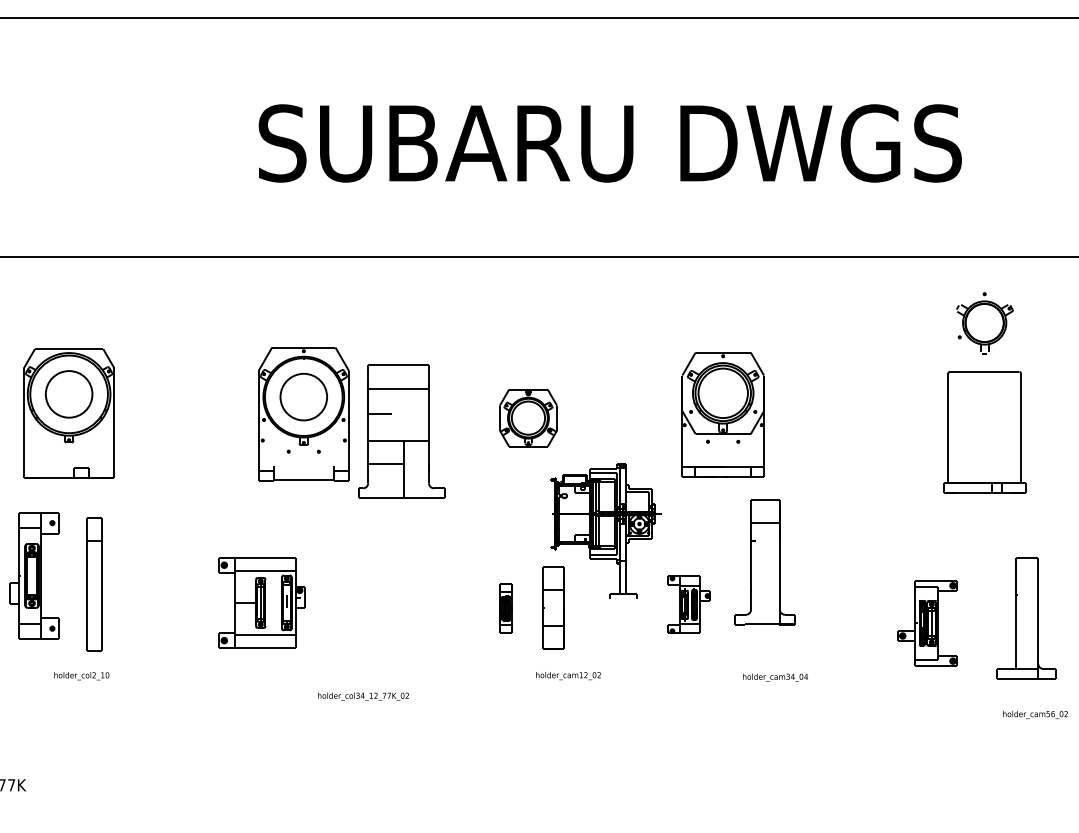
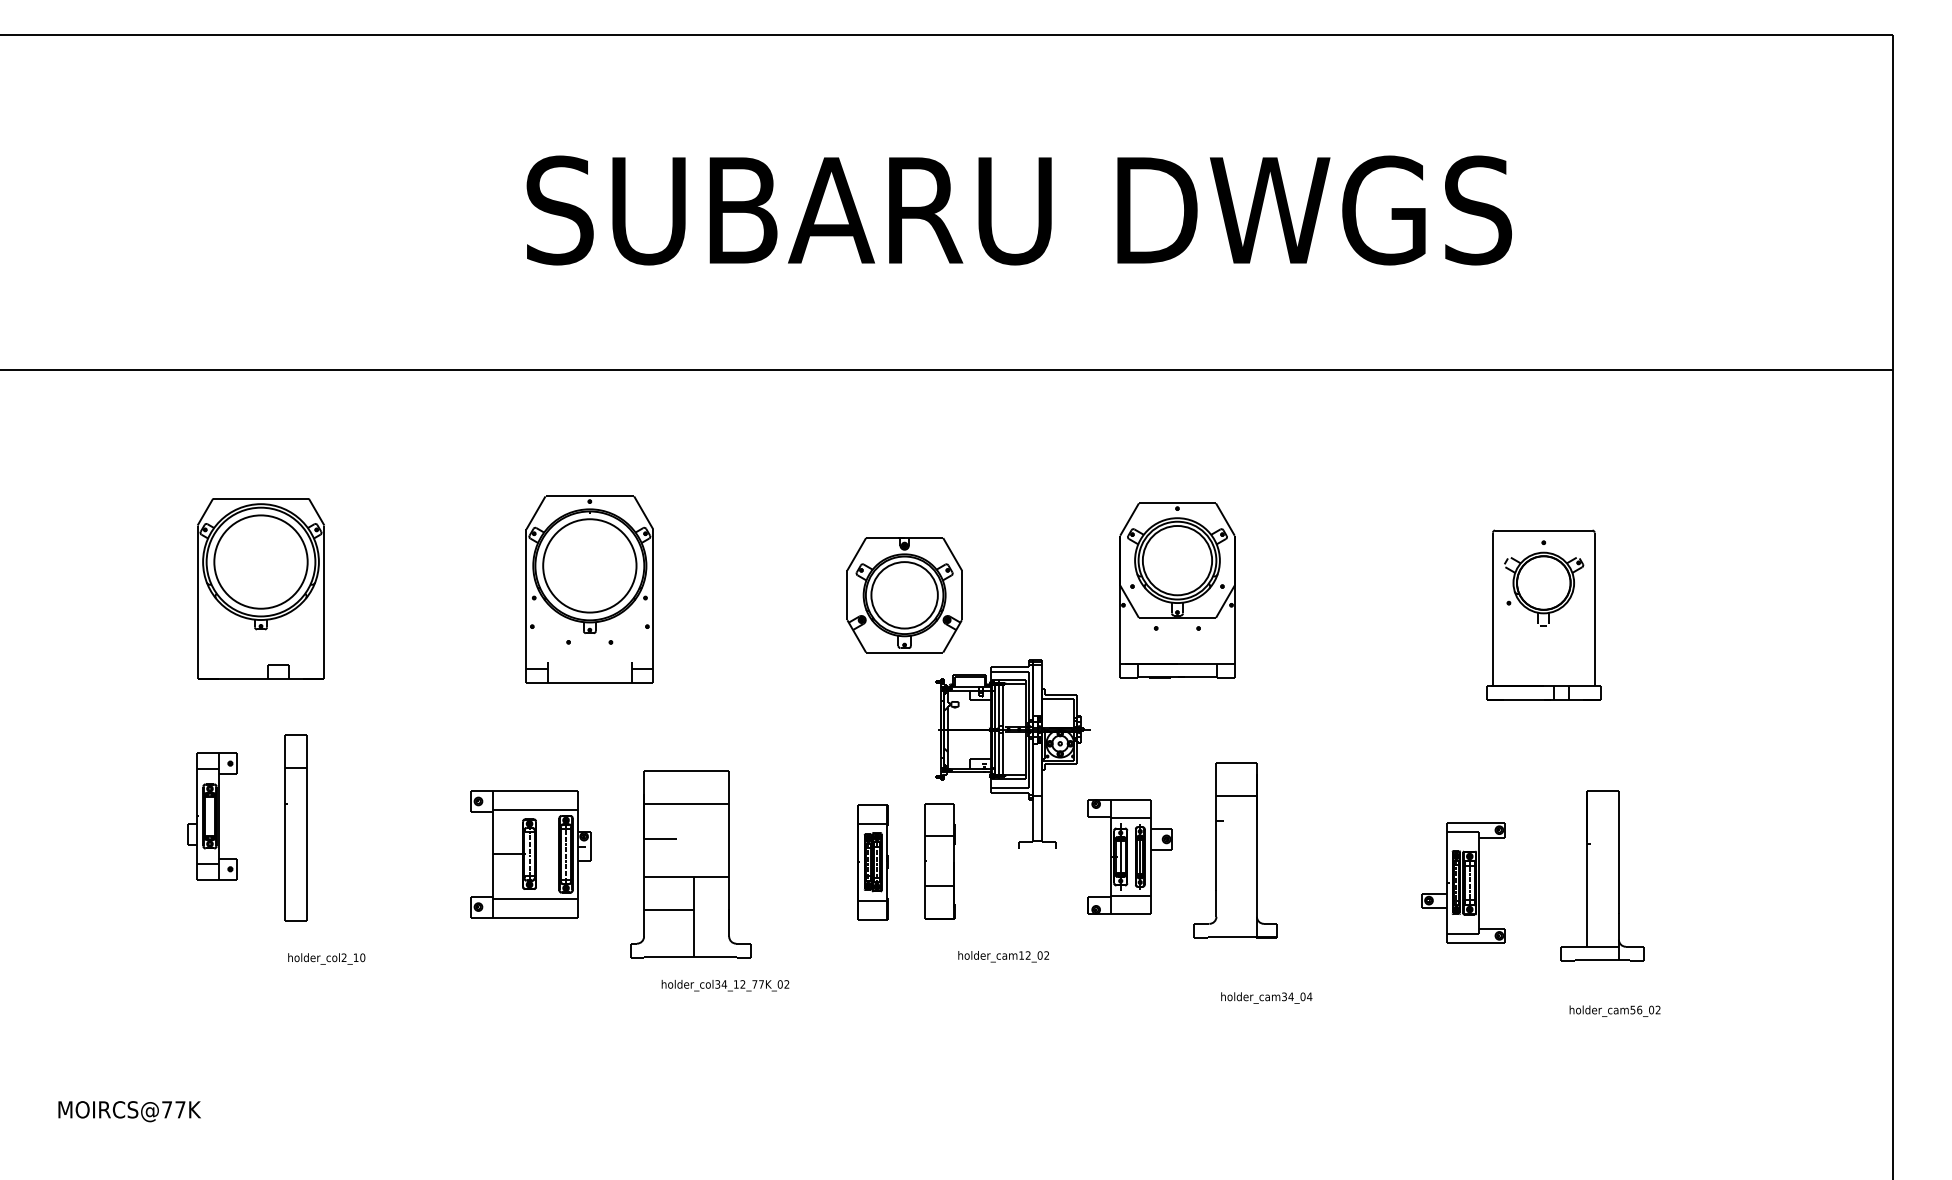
part: (985, 323) -> (1544, 583), moved
circle: (68, 393) -> (260, 561), size x1.43
circle: (303, 396) -> (589, 565), size x1.43
part: (528, 418) -> (904, 595), size x1.43
part: (401, 431) -> (690, 864), moved
part: (764, 562) -> (1235, 850), moved
part: (34, 575) -> (212, 816), size x0.71
part: (688, 604) -> (1129, 856), size x1.43
part: (505, 608) -> (872, 862), size x1.67
text: (81, 675) -> (326, 958), moved
text: (568, 675) -> (1003, 956), moved
text: (775, 677) -> (1266, 997), moved
text: (363, 696) -> (725, 985), moved

